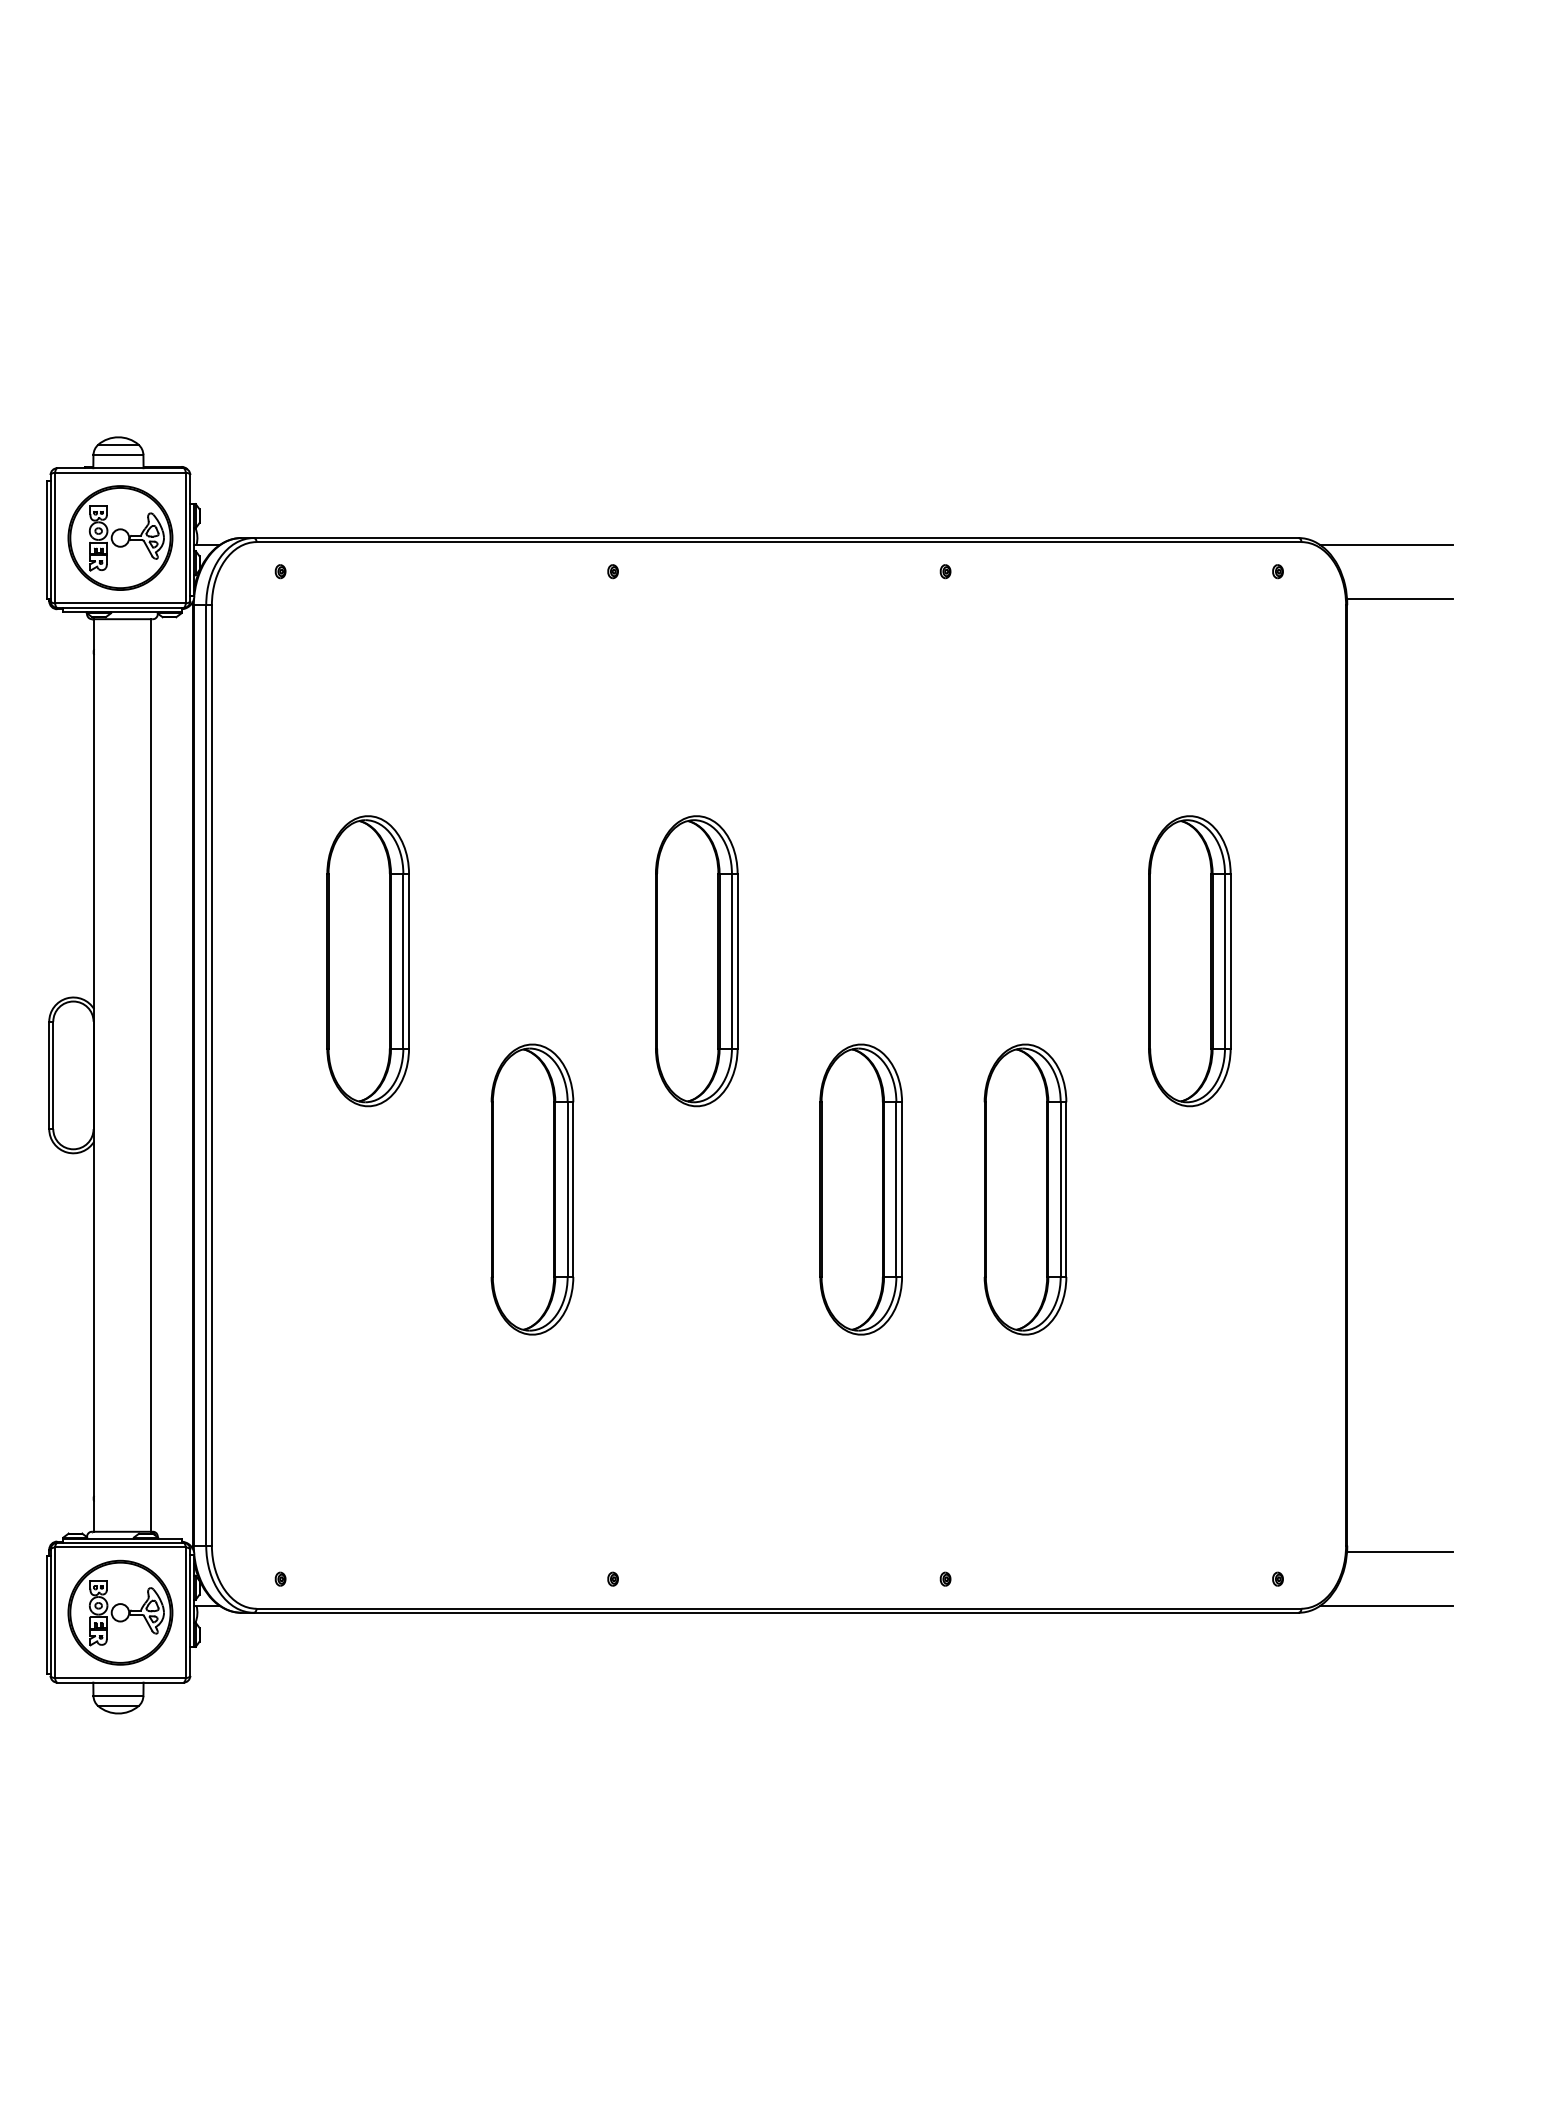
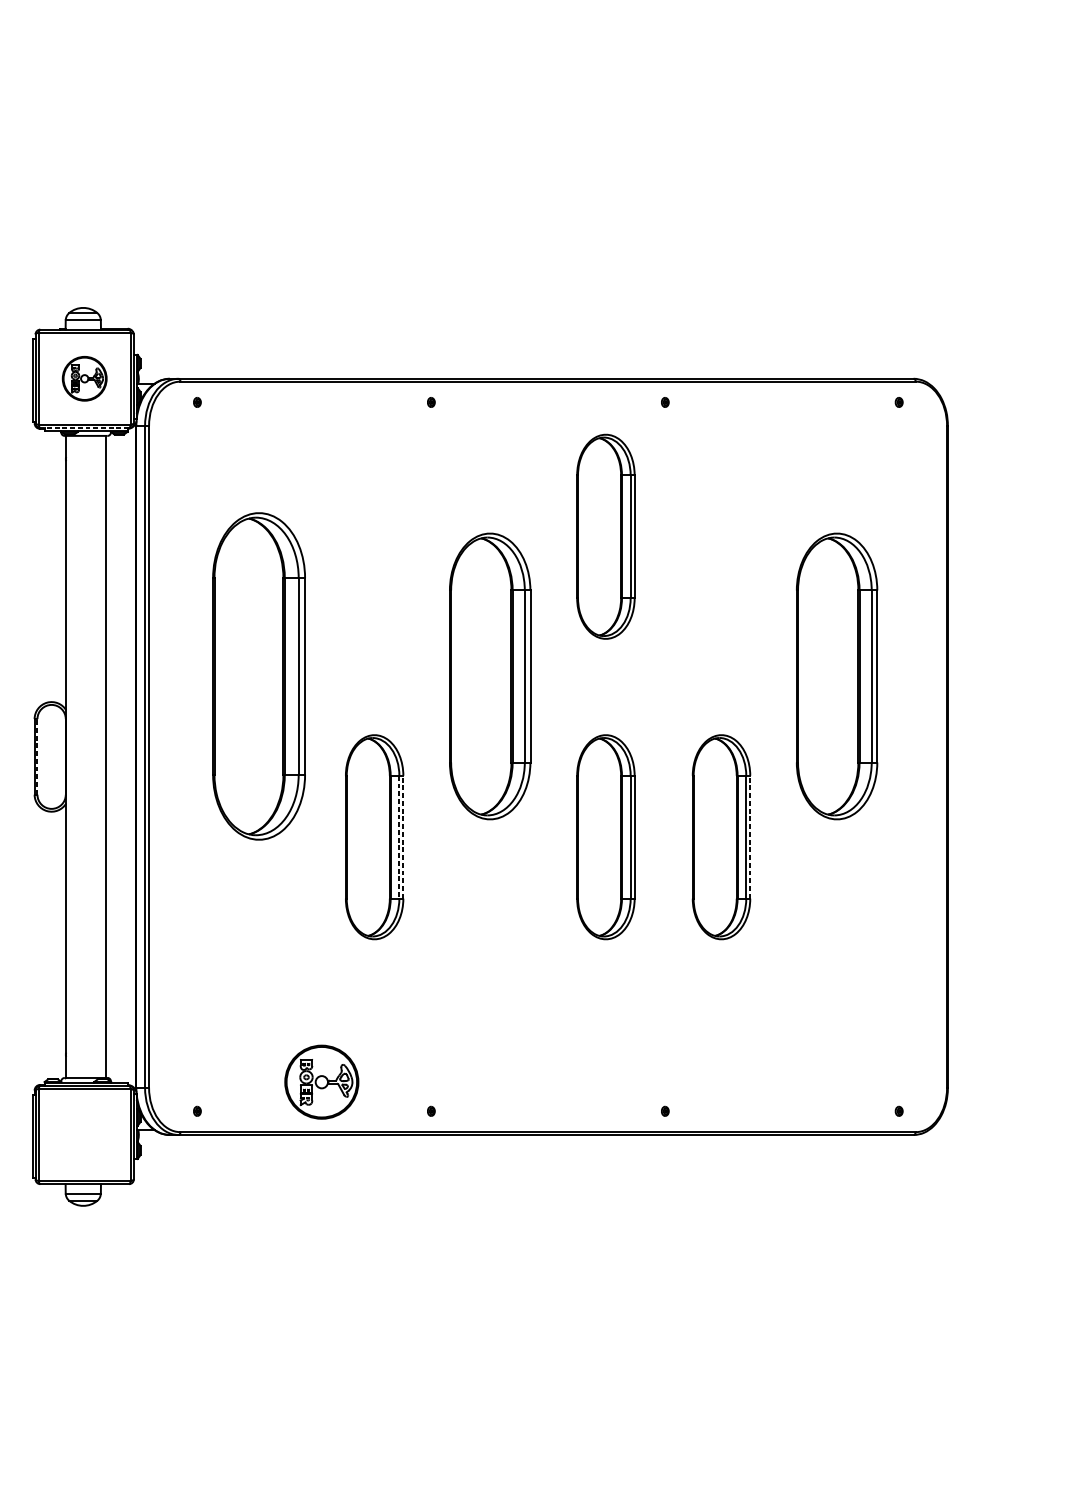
part: (120, 537) -> (84, 378), size x0.6
line: (1385, 544) -> (974, 383), removed
line: (1399, 598) -> (984, 421), removed
line: (119, 607) -> (84, 427), solid -> dashed
part: (860, 762) -> (605, 536), added
part: (367, 961) -> (258, 676), size x1.6
part: (696, 961) -> (490, 676), size x1.4
part: (1189, 961) -> (836, 676), size x1.4
line: (53, 1075) -> (37, 756), solid -> dashed
line: (573, 1189) -> (403, 837), solid -> dashed
line: (1066, 1189) -> (750, 837), solid -> dashed
line: (567, 1190) -> (399, 837), solid -> dashed
line: (1399, 1552) -> (984, 1092), removed
line: (1385, 1606) -> (974, 1130), removed
part: (120, 1612) -> (321, 1082), moved

